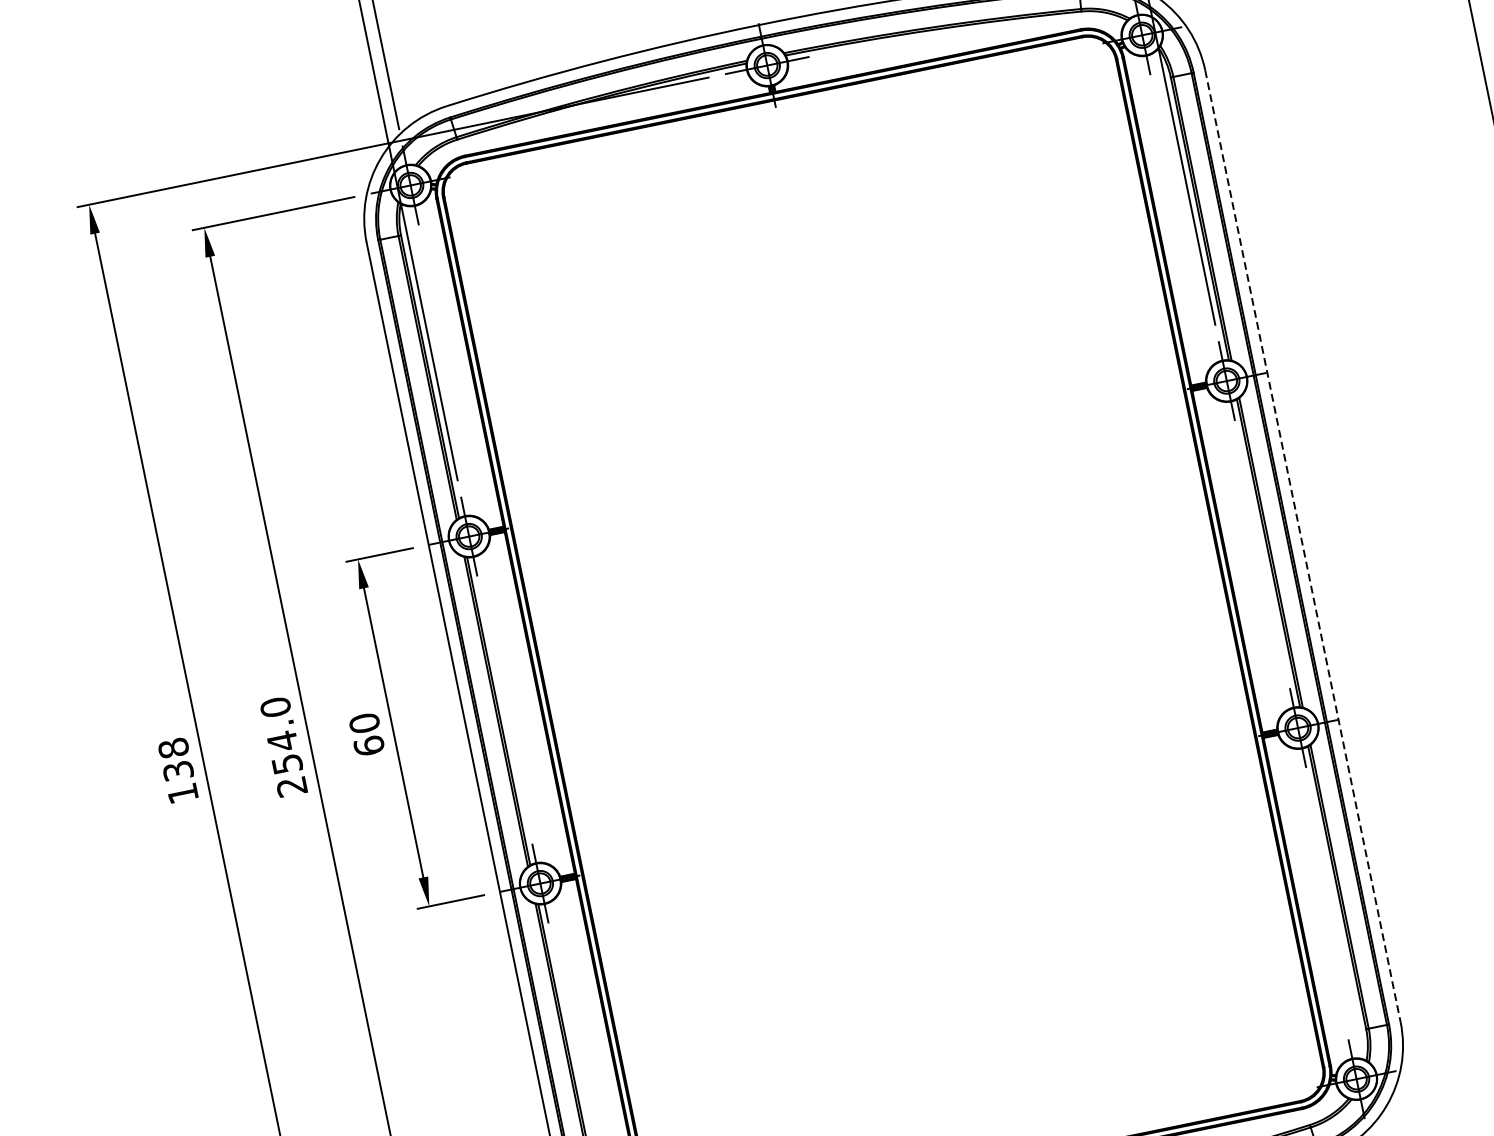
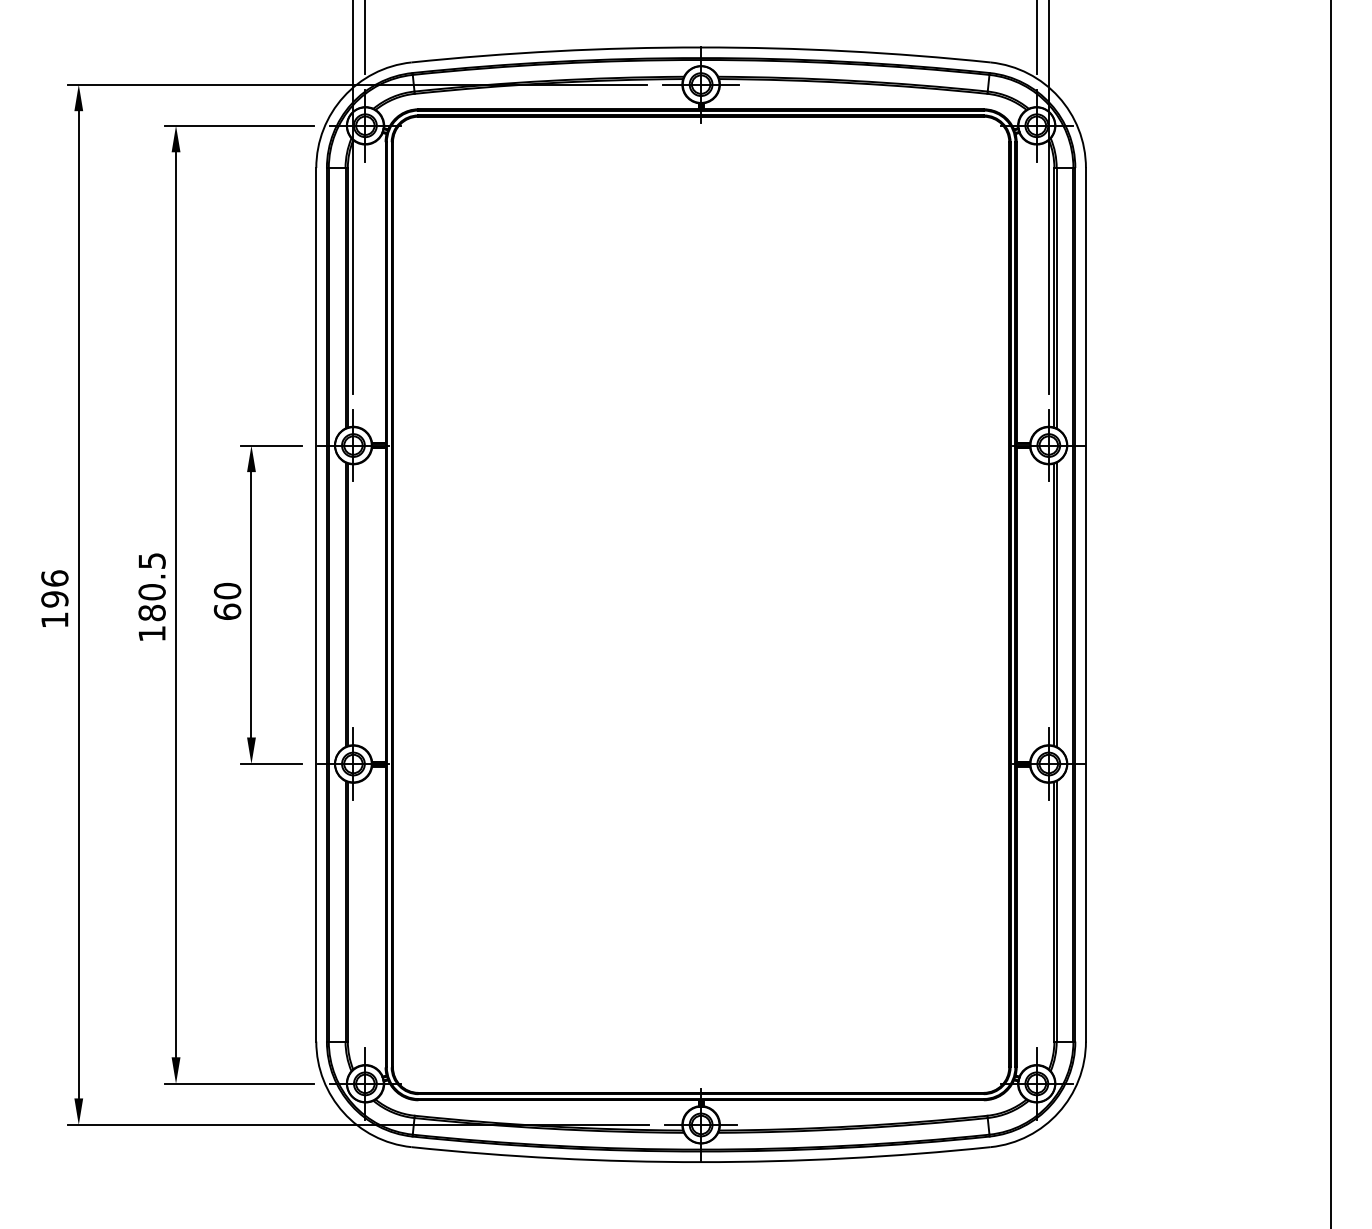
line: (1302, 546) -> (1085, 604), dashed -> solid
text: (282, 746) -> (151, 596), 254.0 -> 180.5
text: (175, 759) -> (54, 588), 138 -> 196

